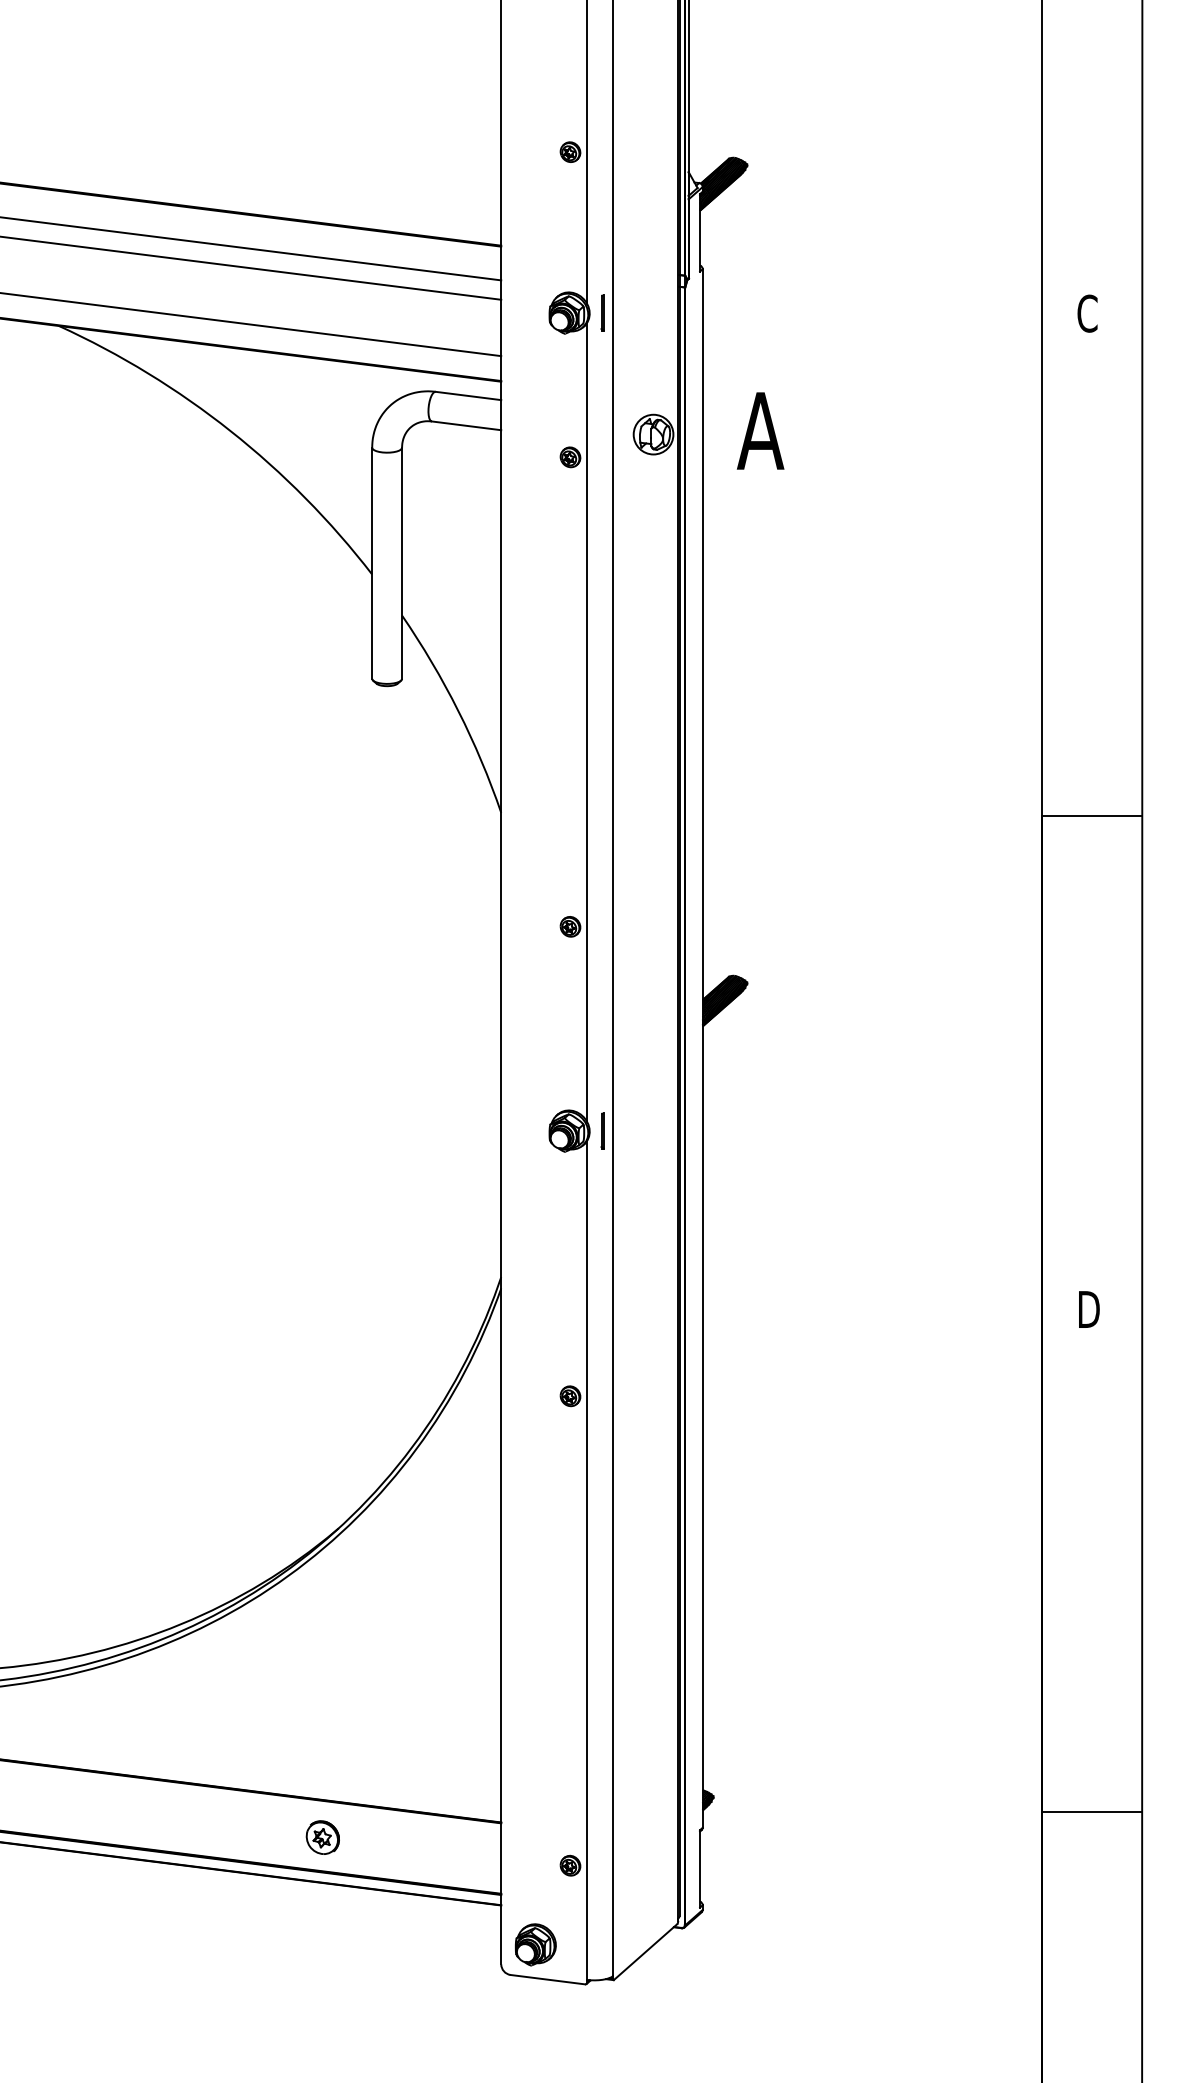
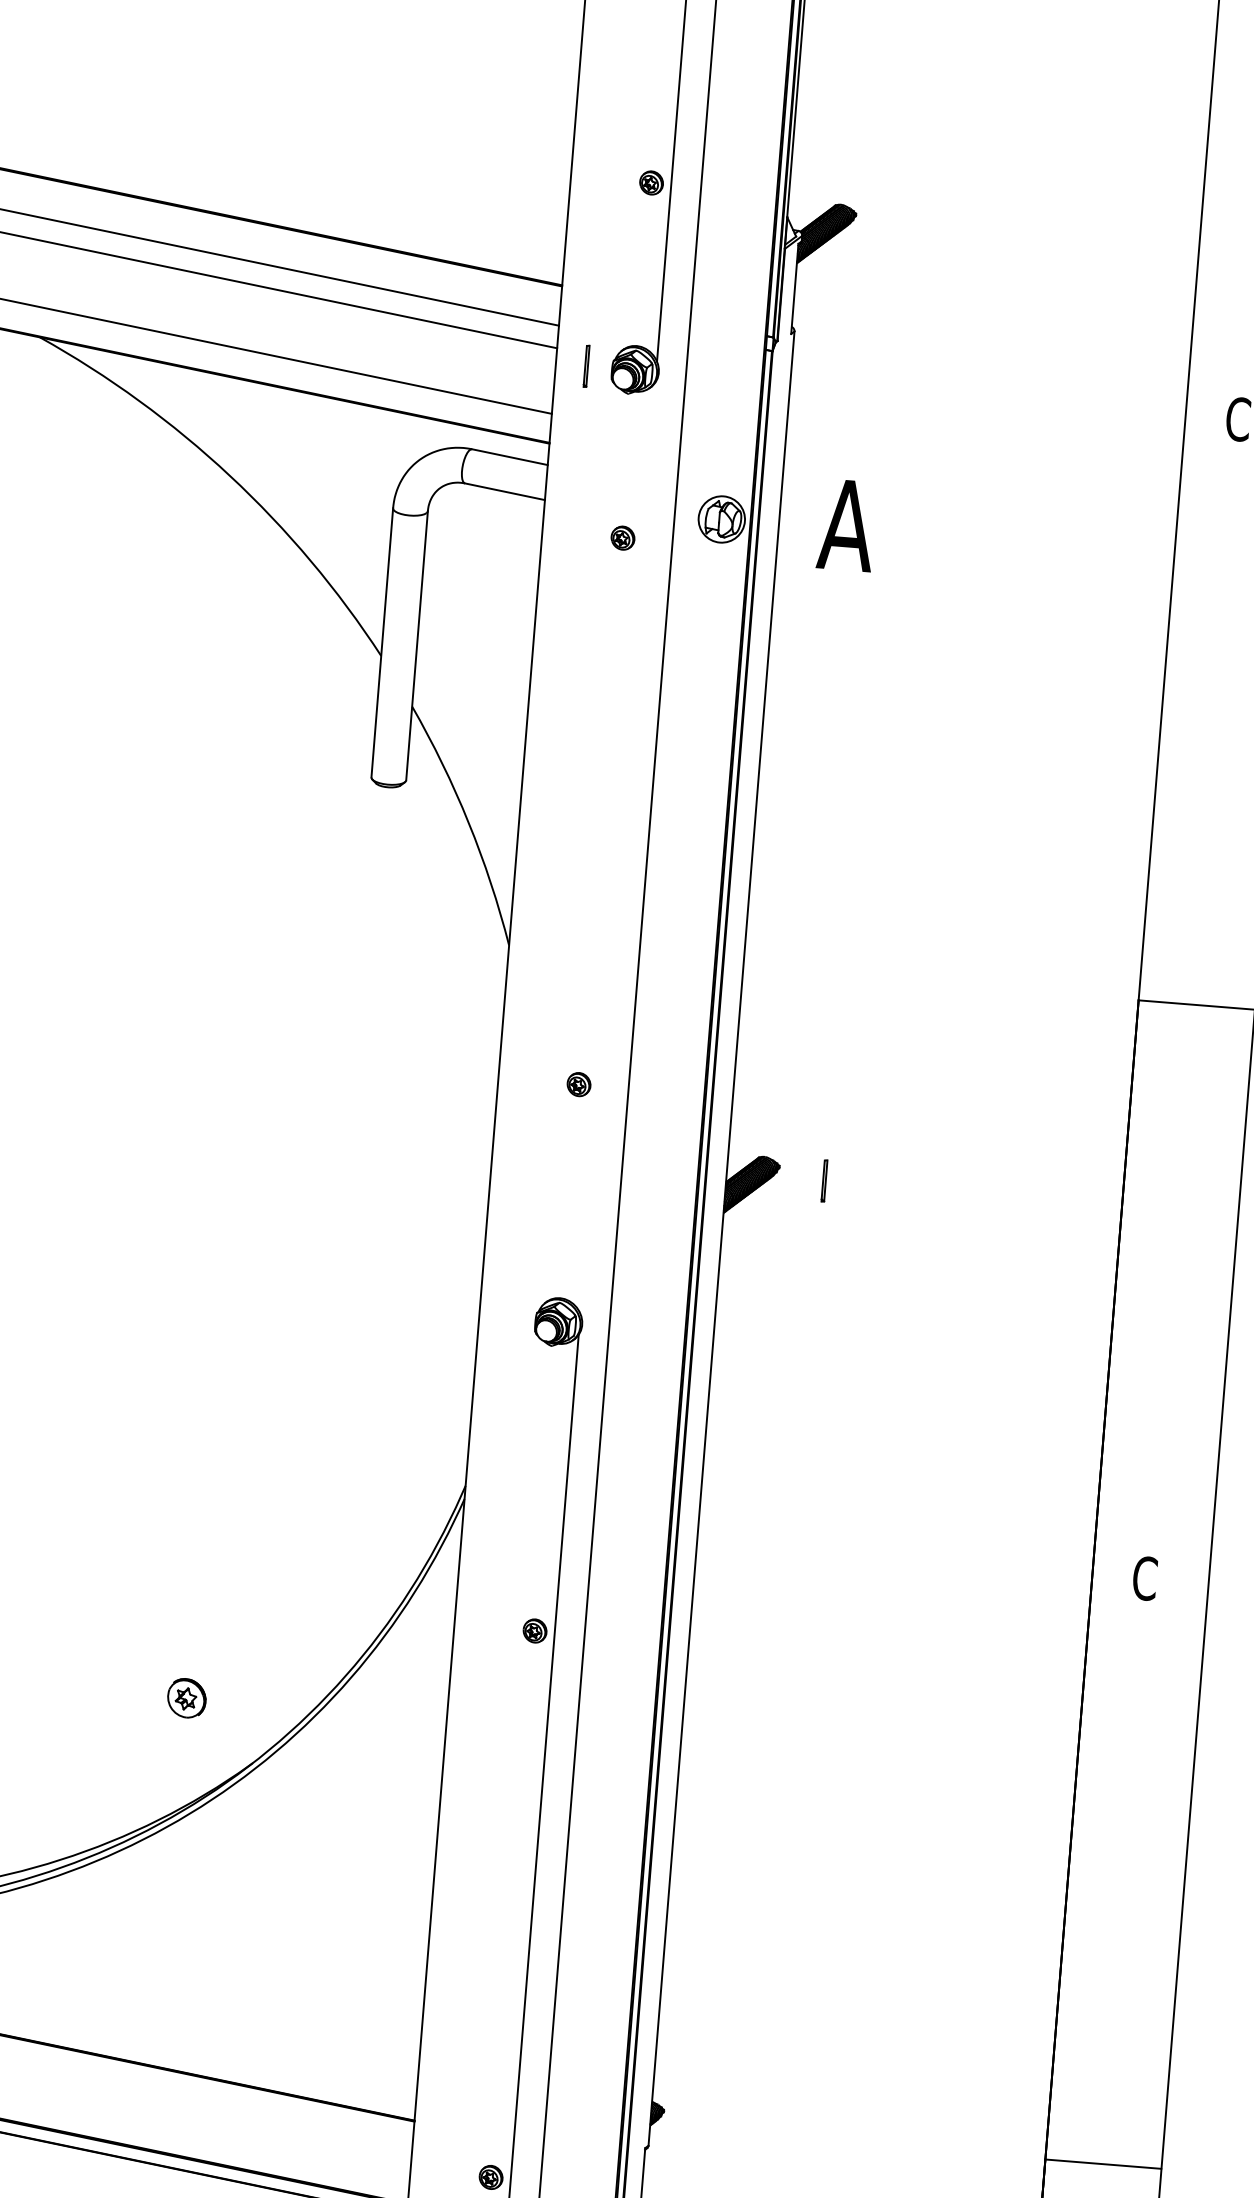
line: (602, 312) -> (586, 365), moved
line: (587, 722) -> (617, 848), removed
line: (602, 1130) -> (824, 1180), moved
text: (1088, 1309) -> (1146, 1578), D -> C
part: (322, 1837) -> (186, 1698), moved

